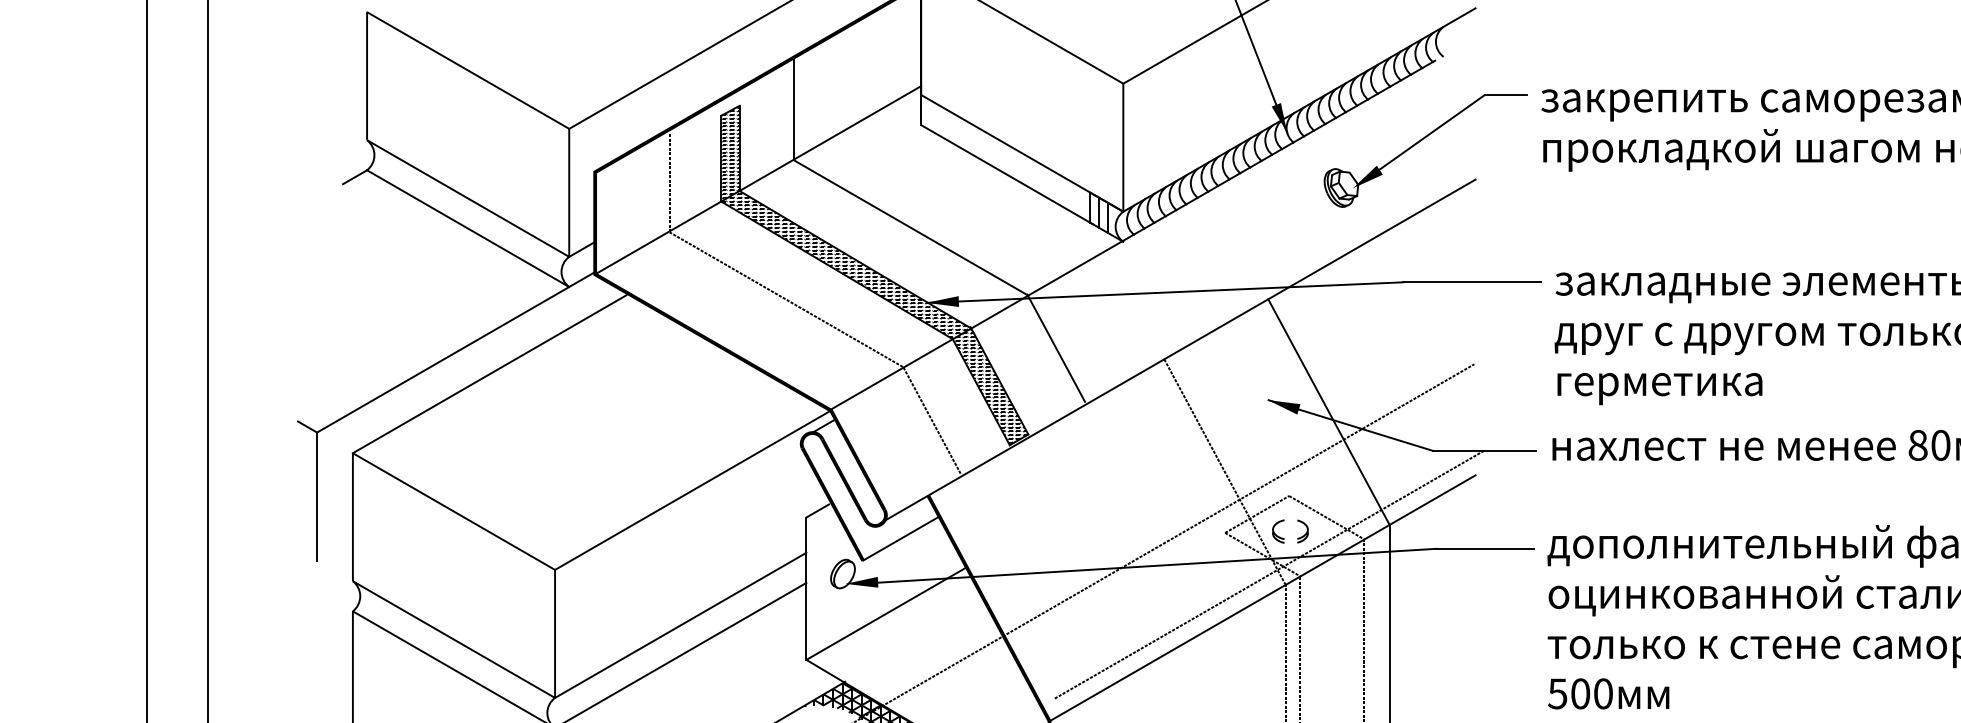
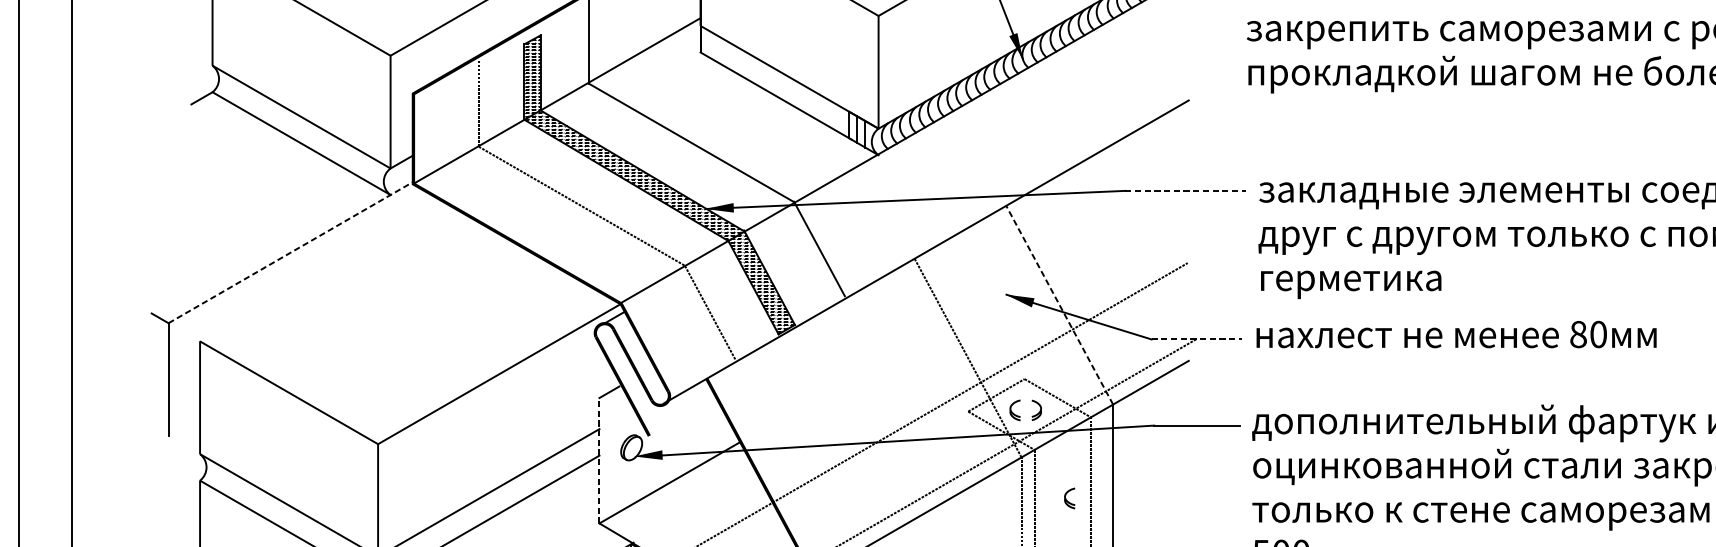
part: (1421, 141) -> (1141, 66), removed
line: (1472, 282) -> (1186, 191), solid -> dashed
line: (456, 352) -> (291, 252), solid -> dashed
line: (489, 374) -> (320, 272), removed
line: (1328, 411) -> (1059, 304), solid -> dashed
line: (1485, 450) -> (1197, 339), solid -> dashed
line: (901, 538) -> (683, 416), removed
line: (806, 588) -> (599, 460), solid -> dashed
part: (1340, 631) -> (1069, 498), added

